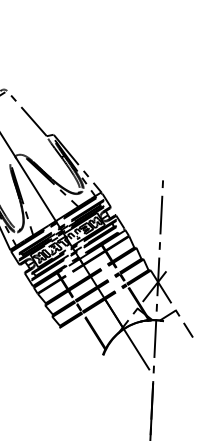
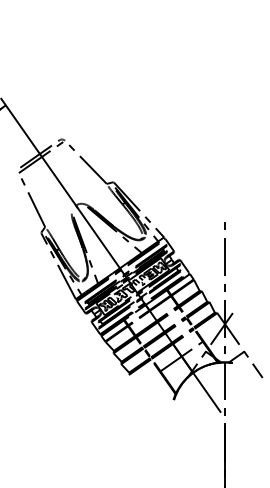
line: (112, 312) -> (181, 356), added

